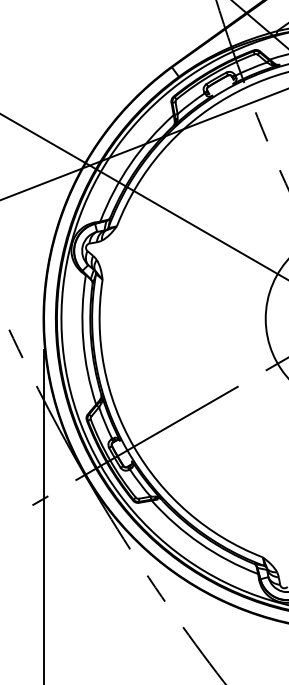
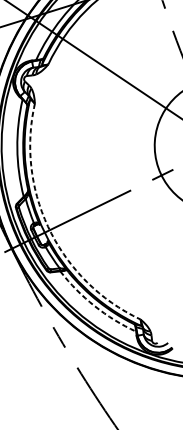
arc: (133, 446) -> (49, 229), solid -> dashed
arc: (200, 543) -> (94, 305), solid -> dashed

